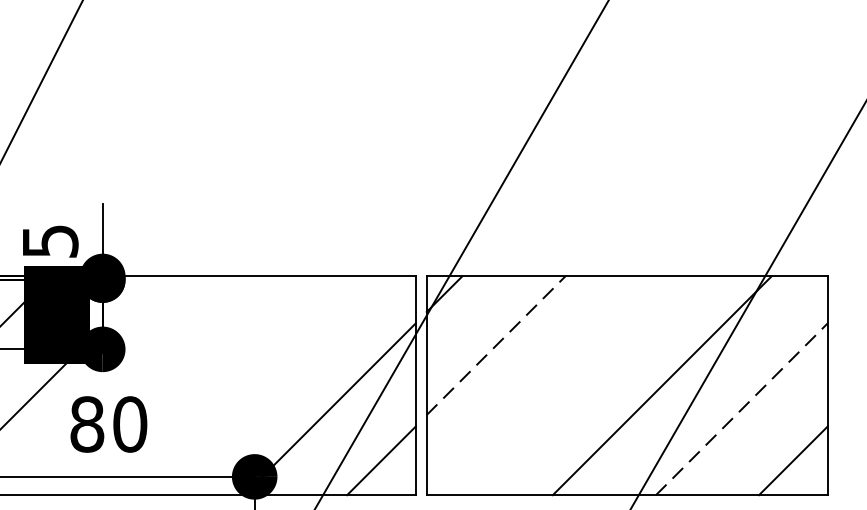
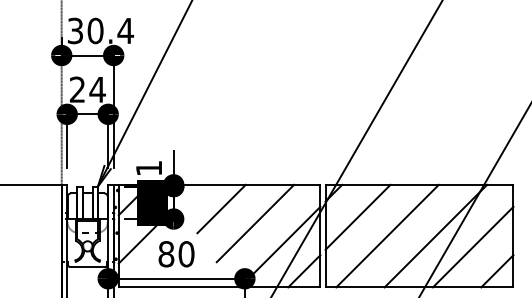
text: (51, 241) -> (149, 168), 5 -> 1
line: (204, 326) -> (221, 208), added
line: (497, 346) -> (358, 217), dashed -> solid
line: (277, 358) -> (255, 223), added
line: (558, 384) -> (387, 235), added
line: (742, 410) -> (473, 247), dashed -> solid

